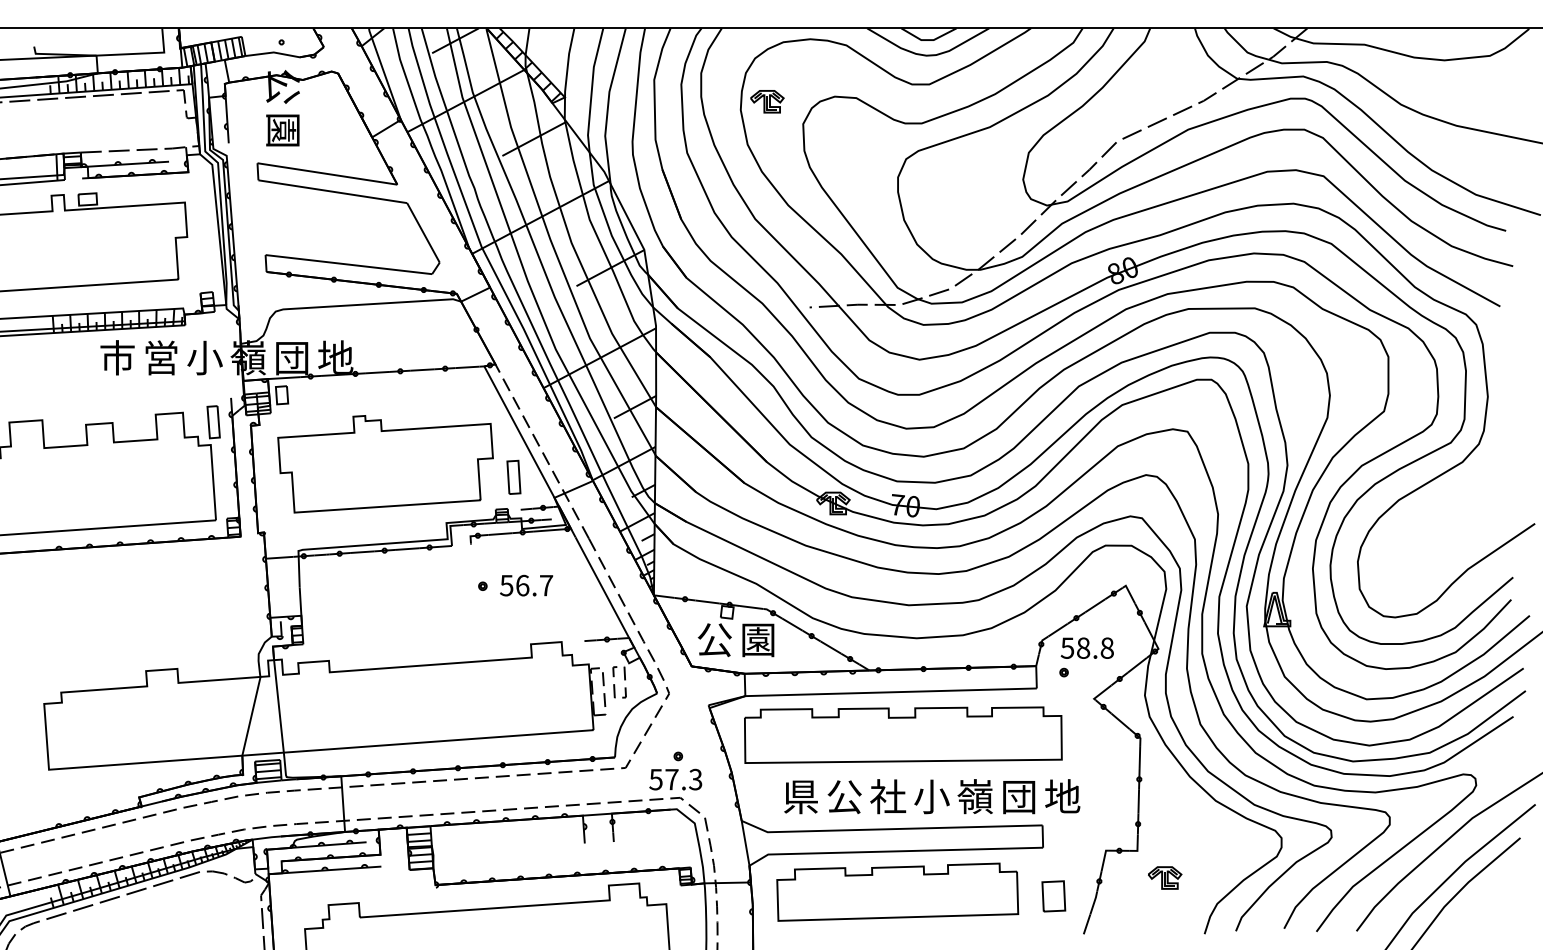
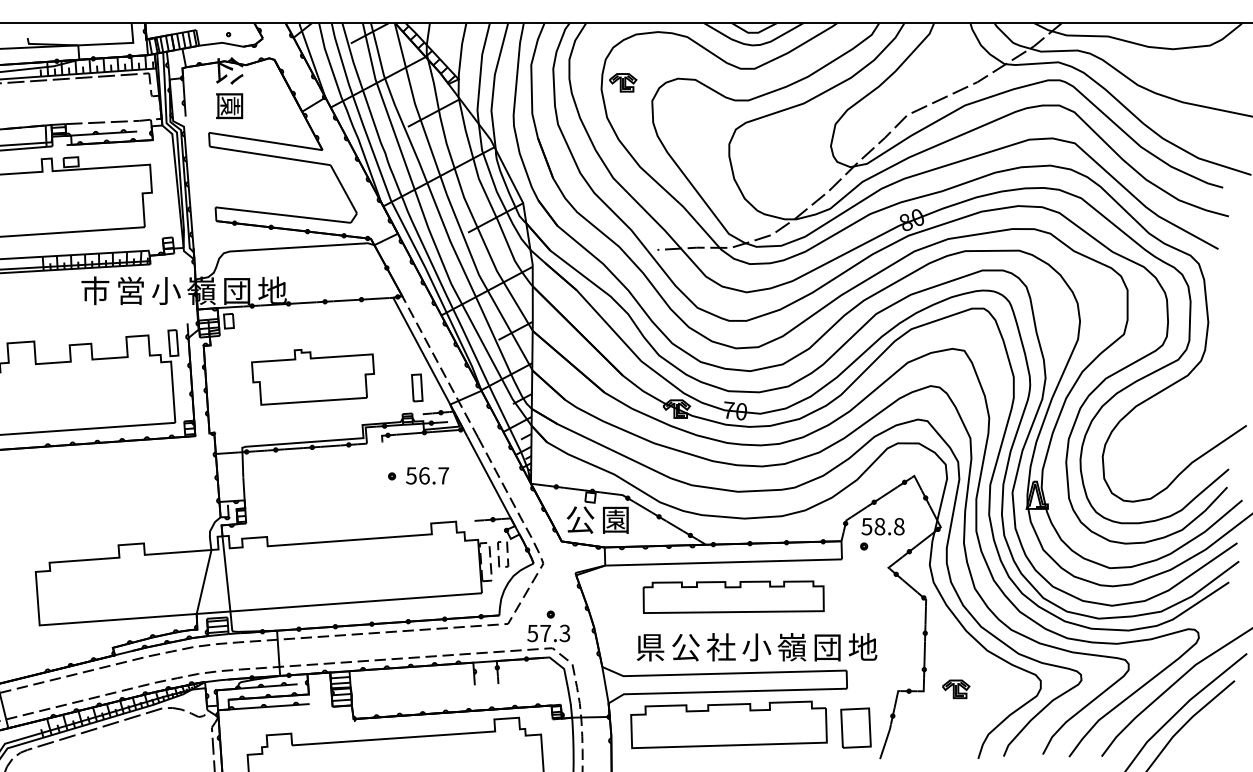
part: (384, 464) -> (312, 377), size x0.7
part: (903, 734) -> (733, 596), size x0.7
part: (1165, 878) -> (956, 689), moved
part: (1053, 896) -> (855, 728), size x1.6

